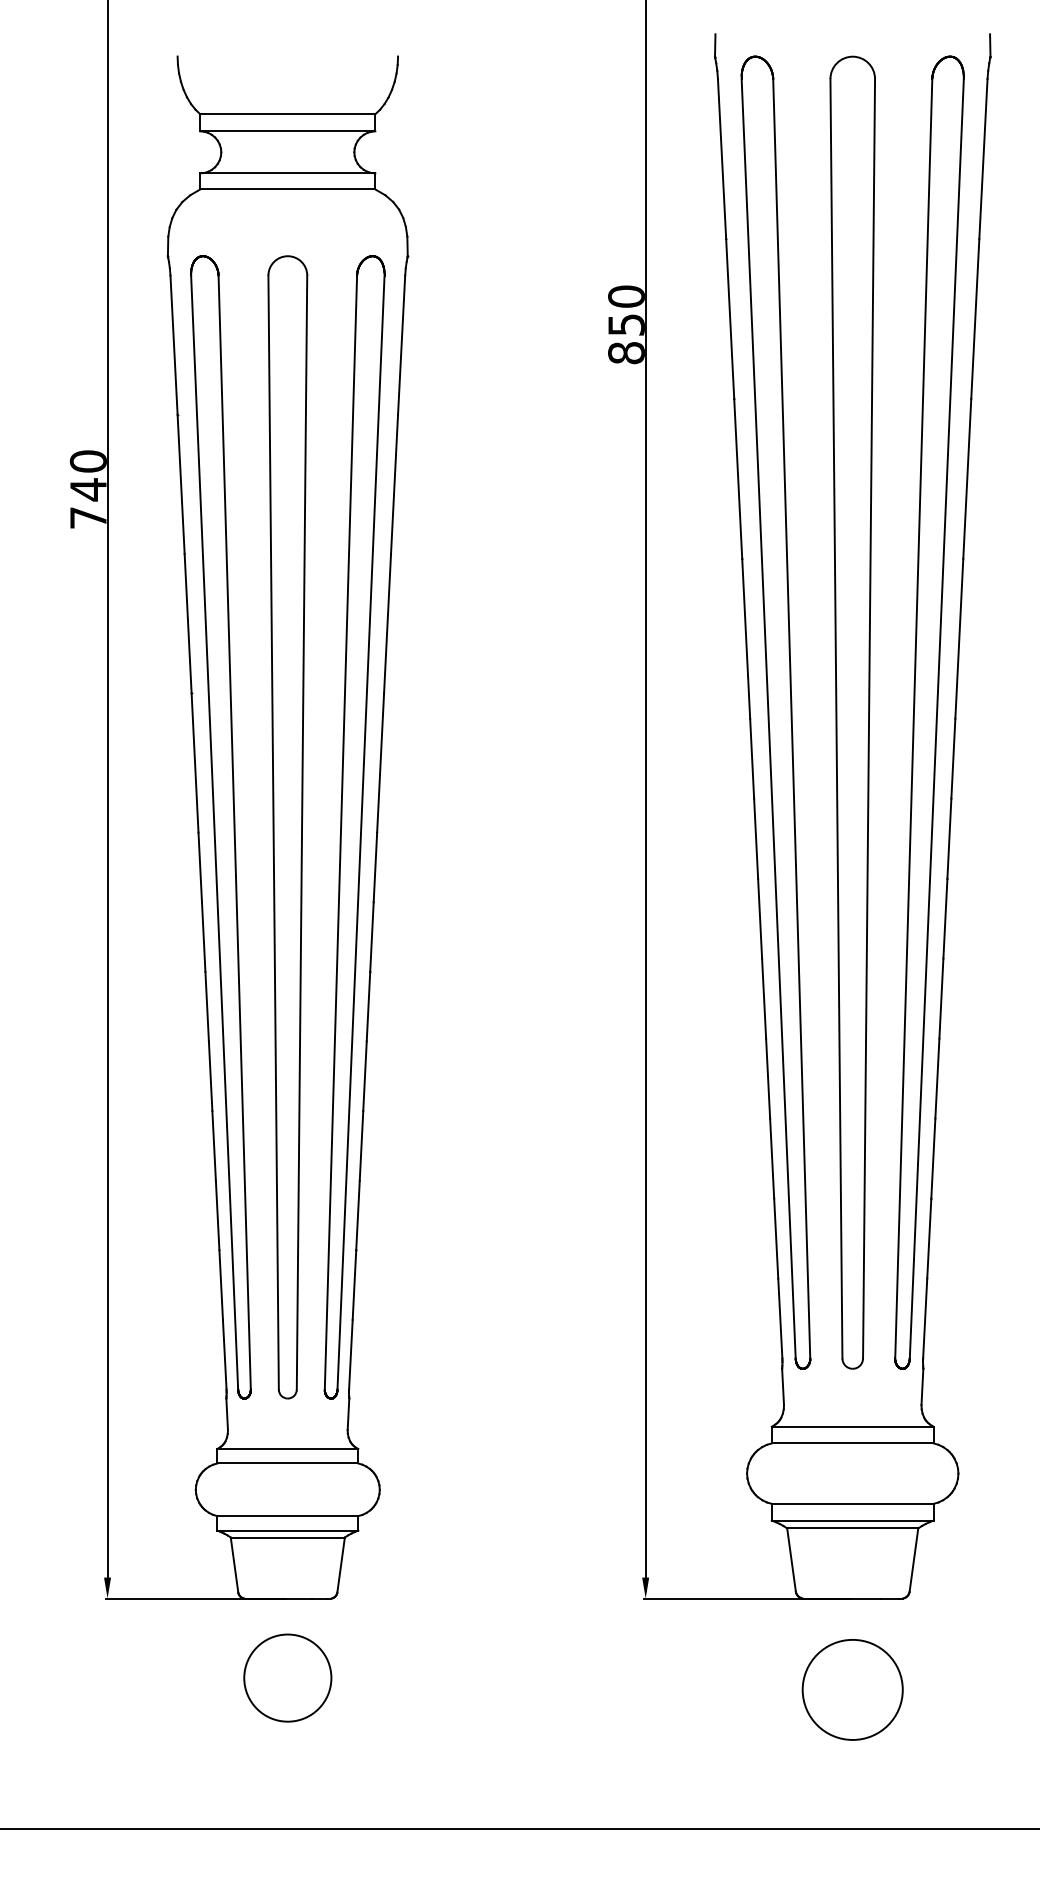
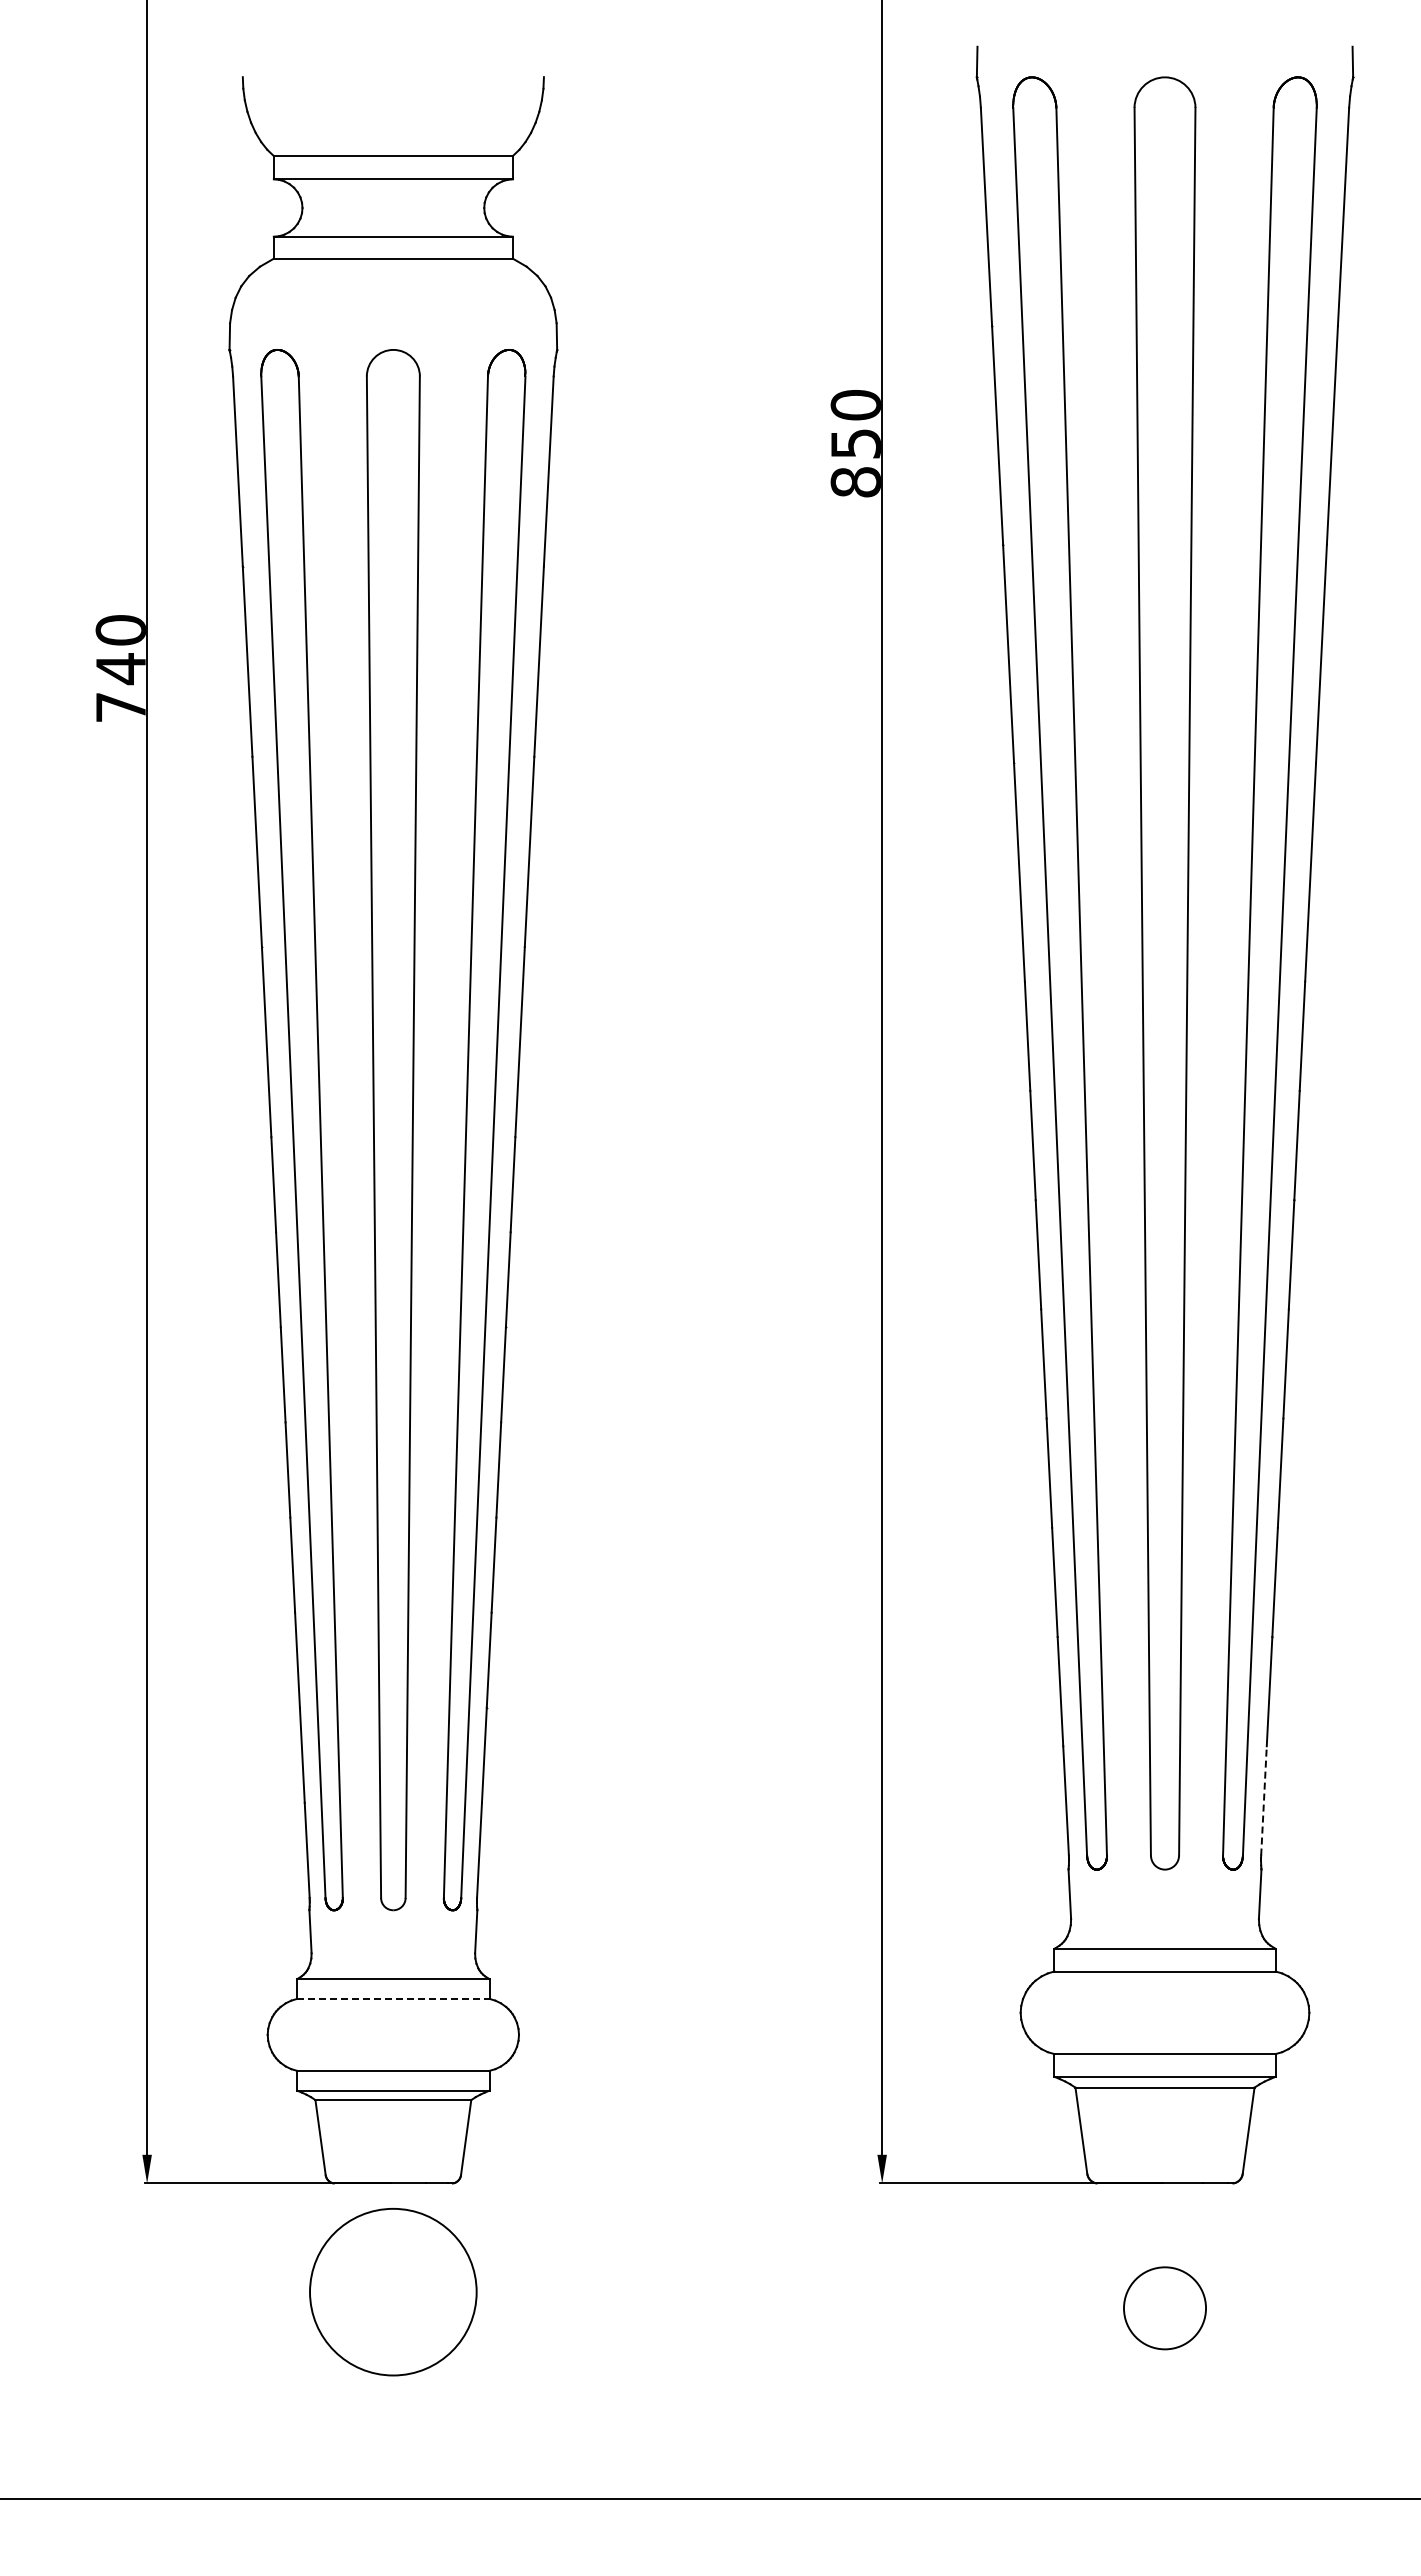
line: (924, 1318) -> (1263, 1800), solid -> dashed
line: (287, 1463) -> (393, 1998), solid -> dashed
circle: (287, 1677) -> (393, 2291), size x1.4
circle: (852, 1690) -> (1164, 2308), size x0.6

